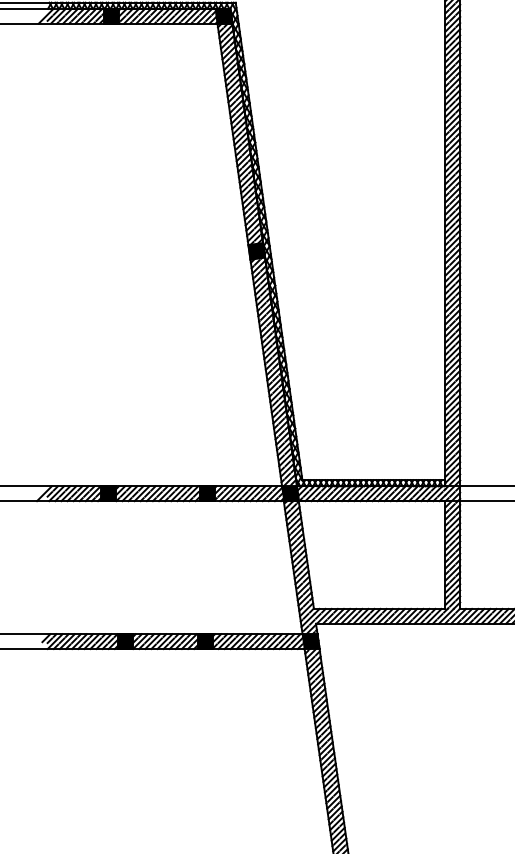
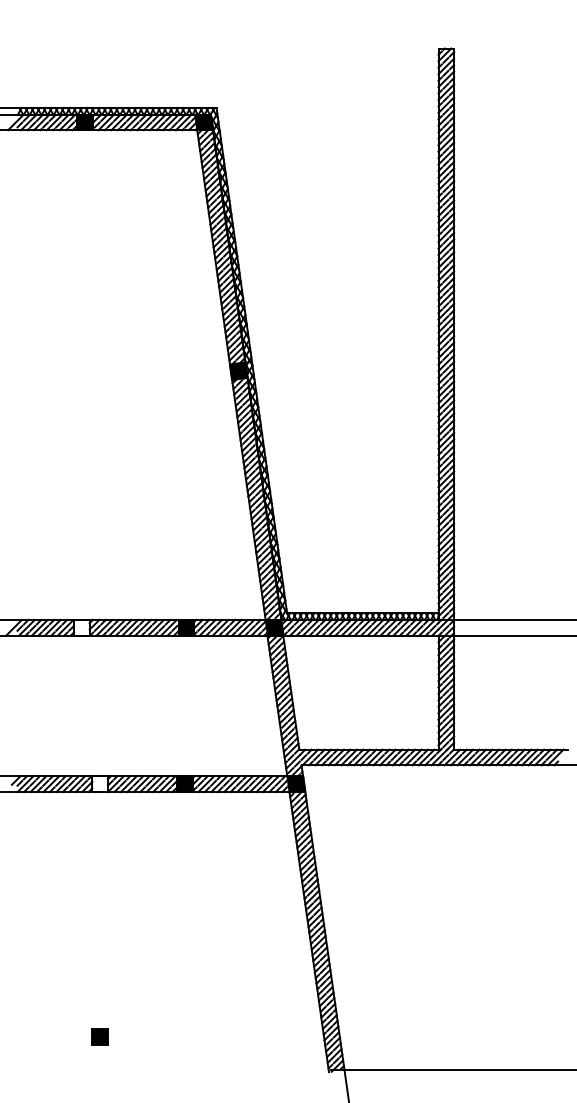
fill: (108, 493) -> (81, 627), removed
fill: (125, 641) -> (99, 784), removed

